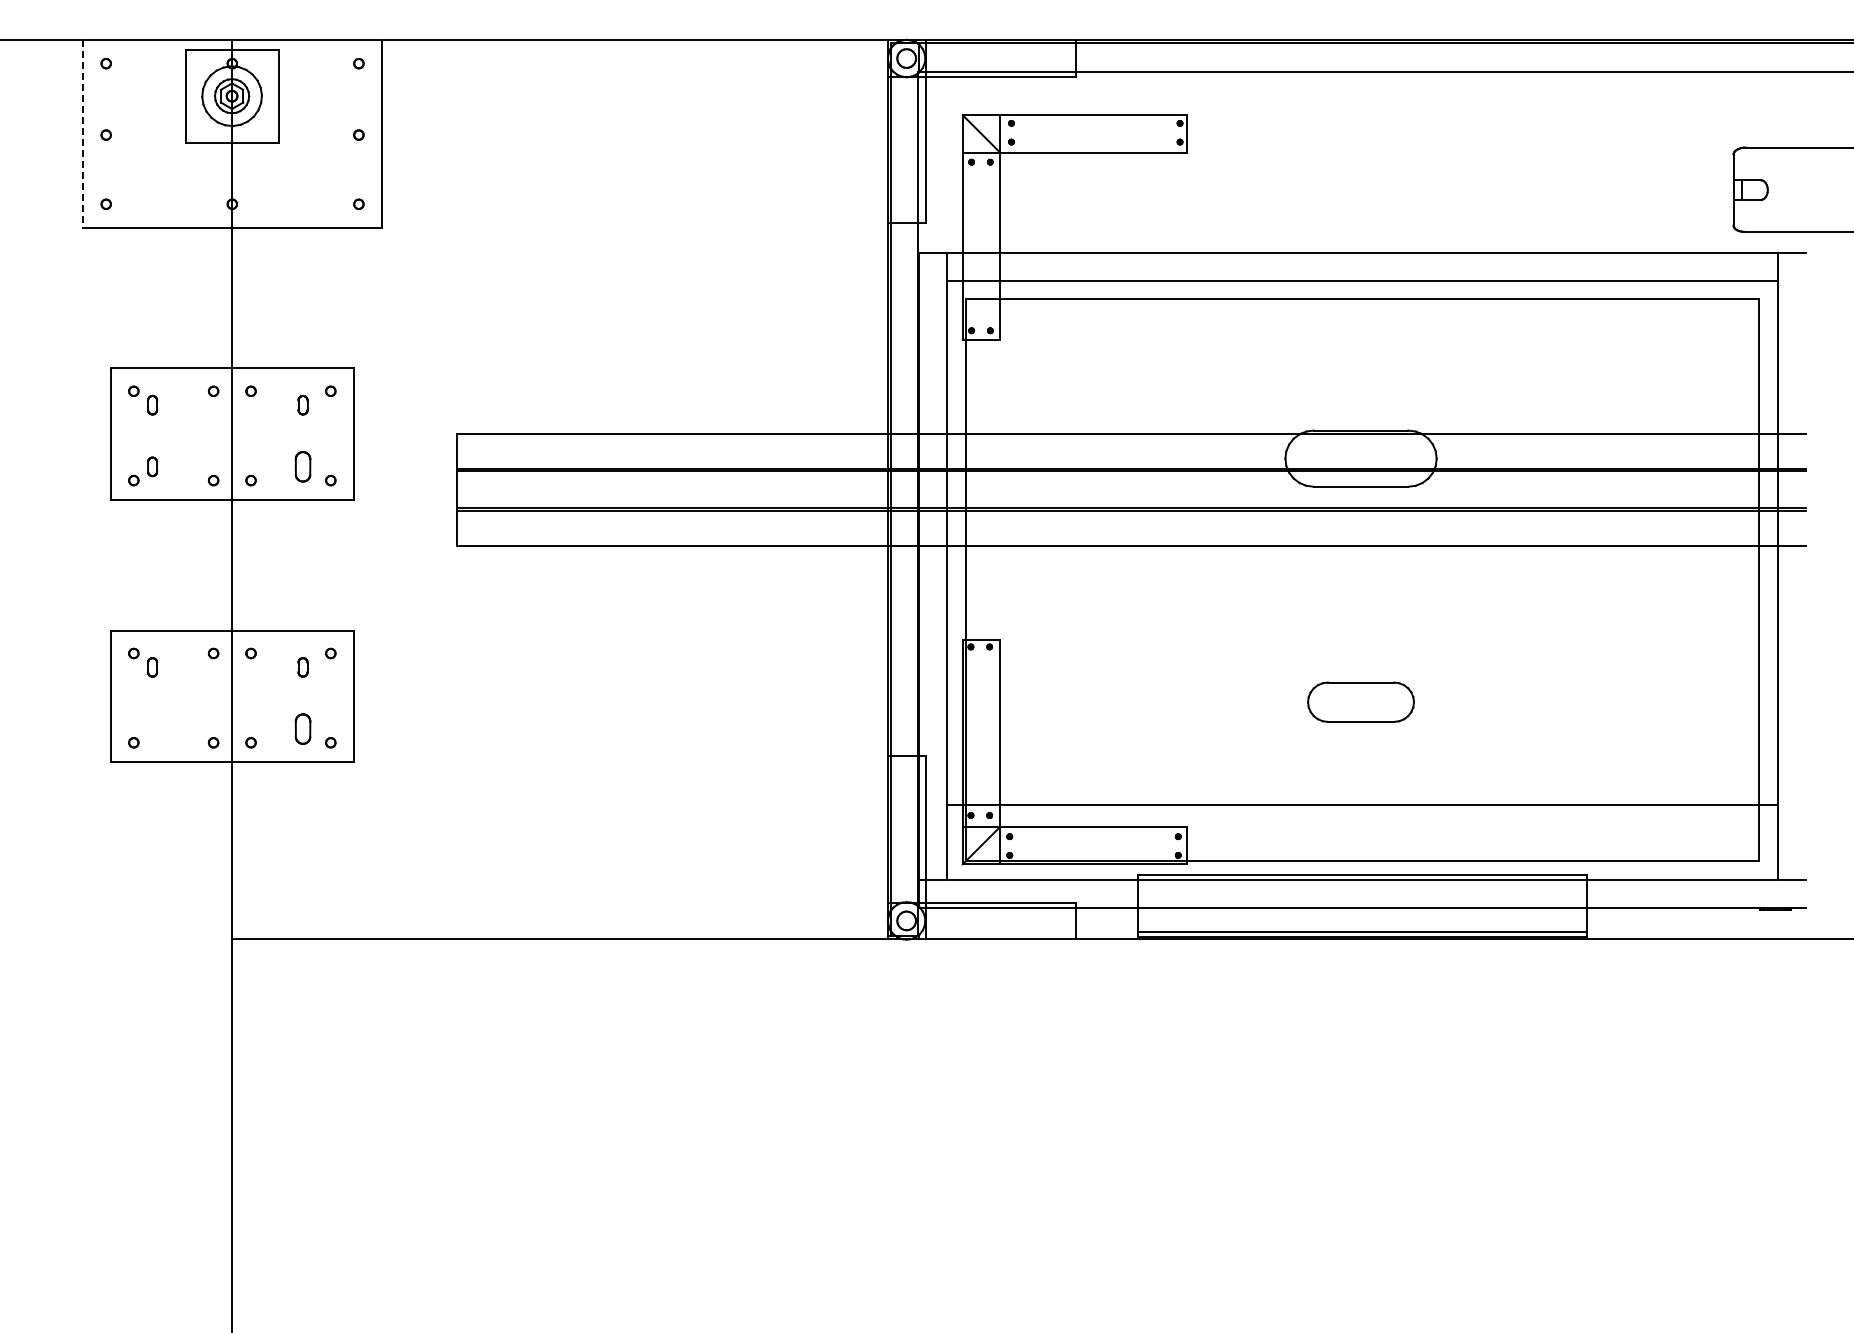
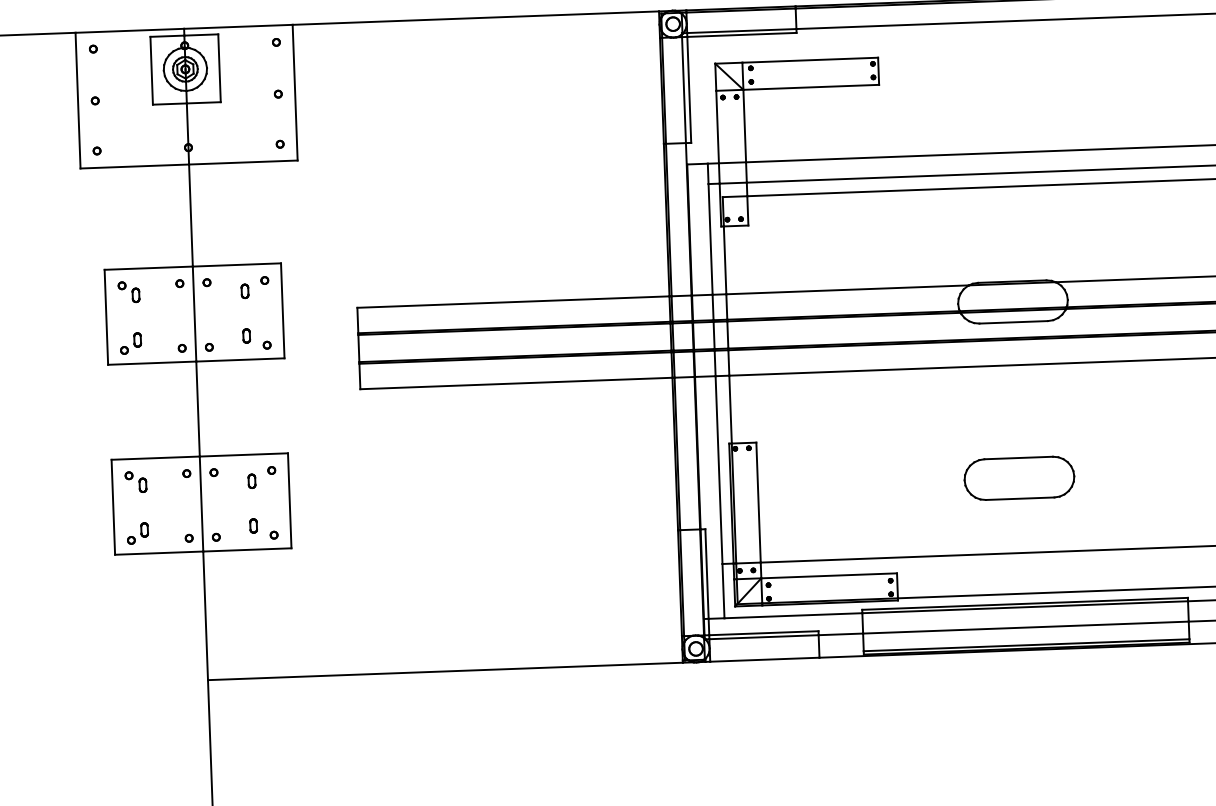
line: (82, 133) -> (78, 100), dashed -> solid
part: (302, 466) -> (246, 335), size x0.62
part: (1360, 702) -> (1019, 478), size x1.43
part: (152, 728) -> (144, 529), added
part: (302, 728) -> (253, 525), size x0.62

